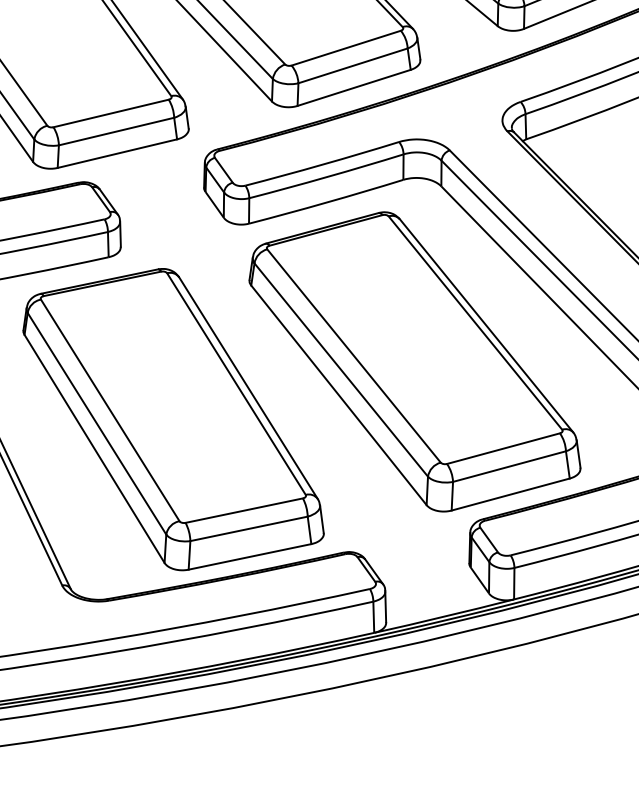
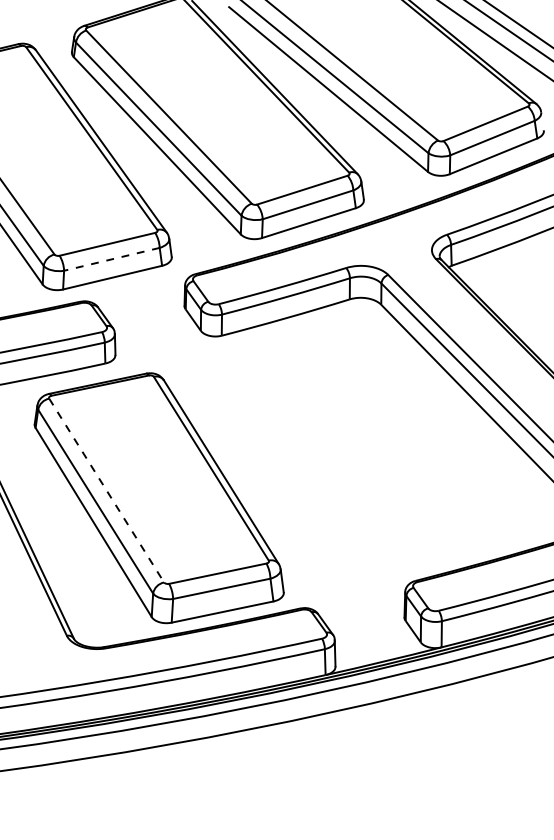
line: (116, 131) -> (111, 259), solid -> dashed
part: (415, 362) -> (359, 450), removed
line: (110, 411) -> (106, 491), solid -> dashed

